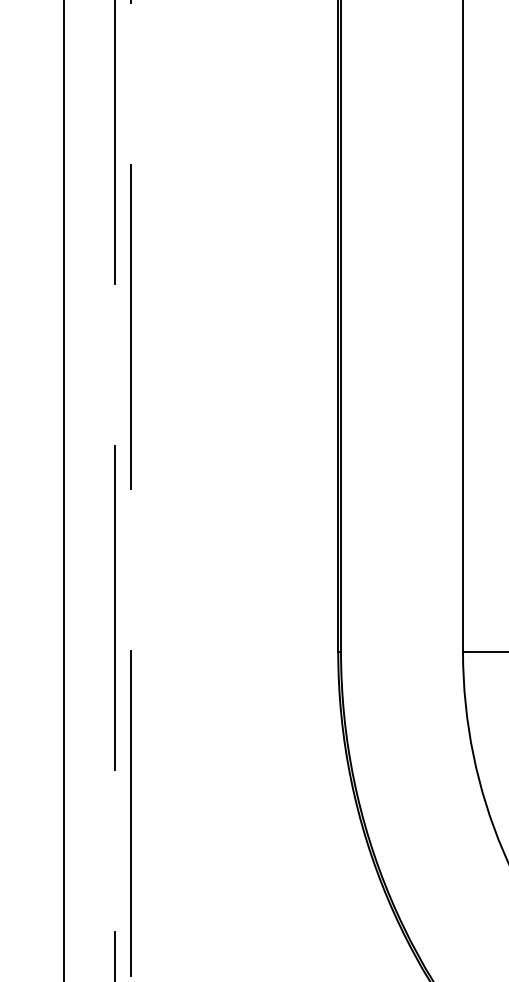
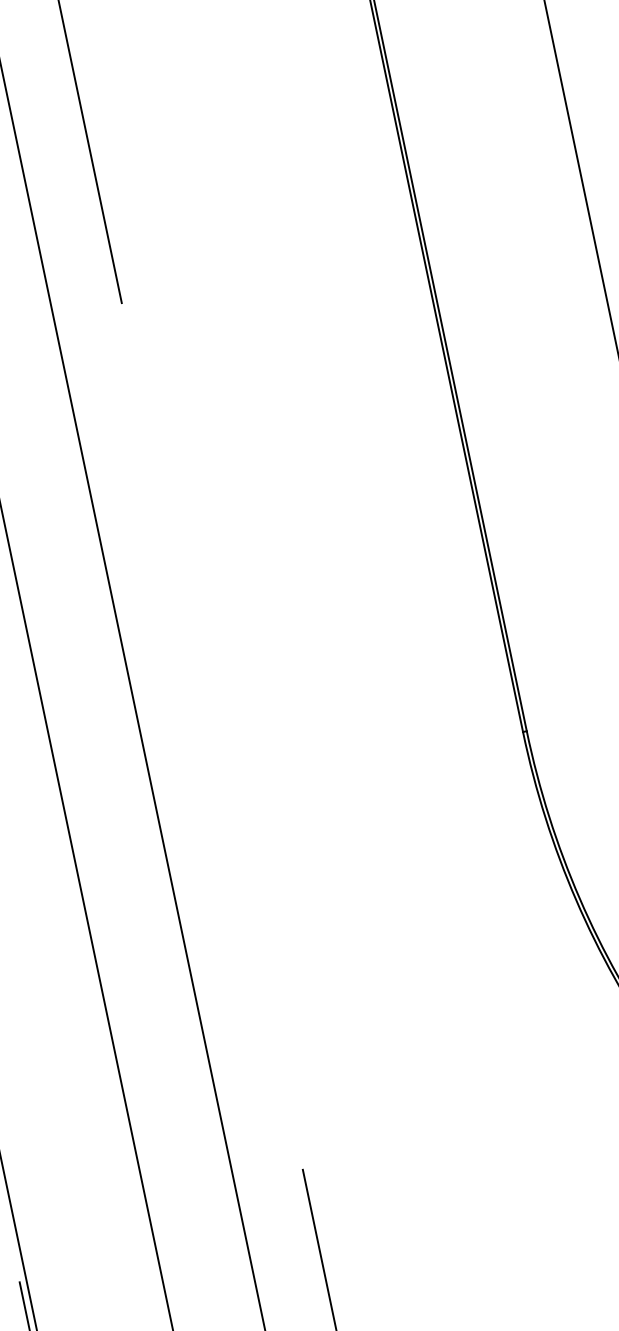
line: (130, 327) -> (154, 356), removed
line: (114, 607) -> (211, 735), removed
line: (130, 813) -> (290, 1006), removed

